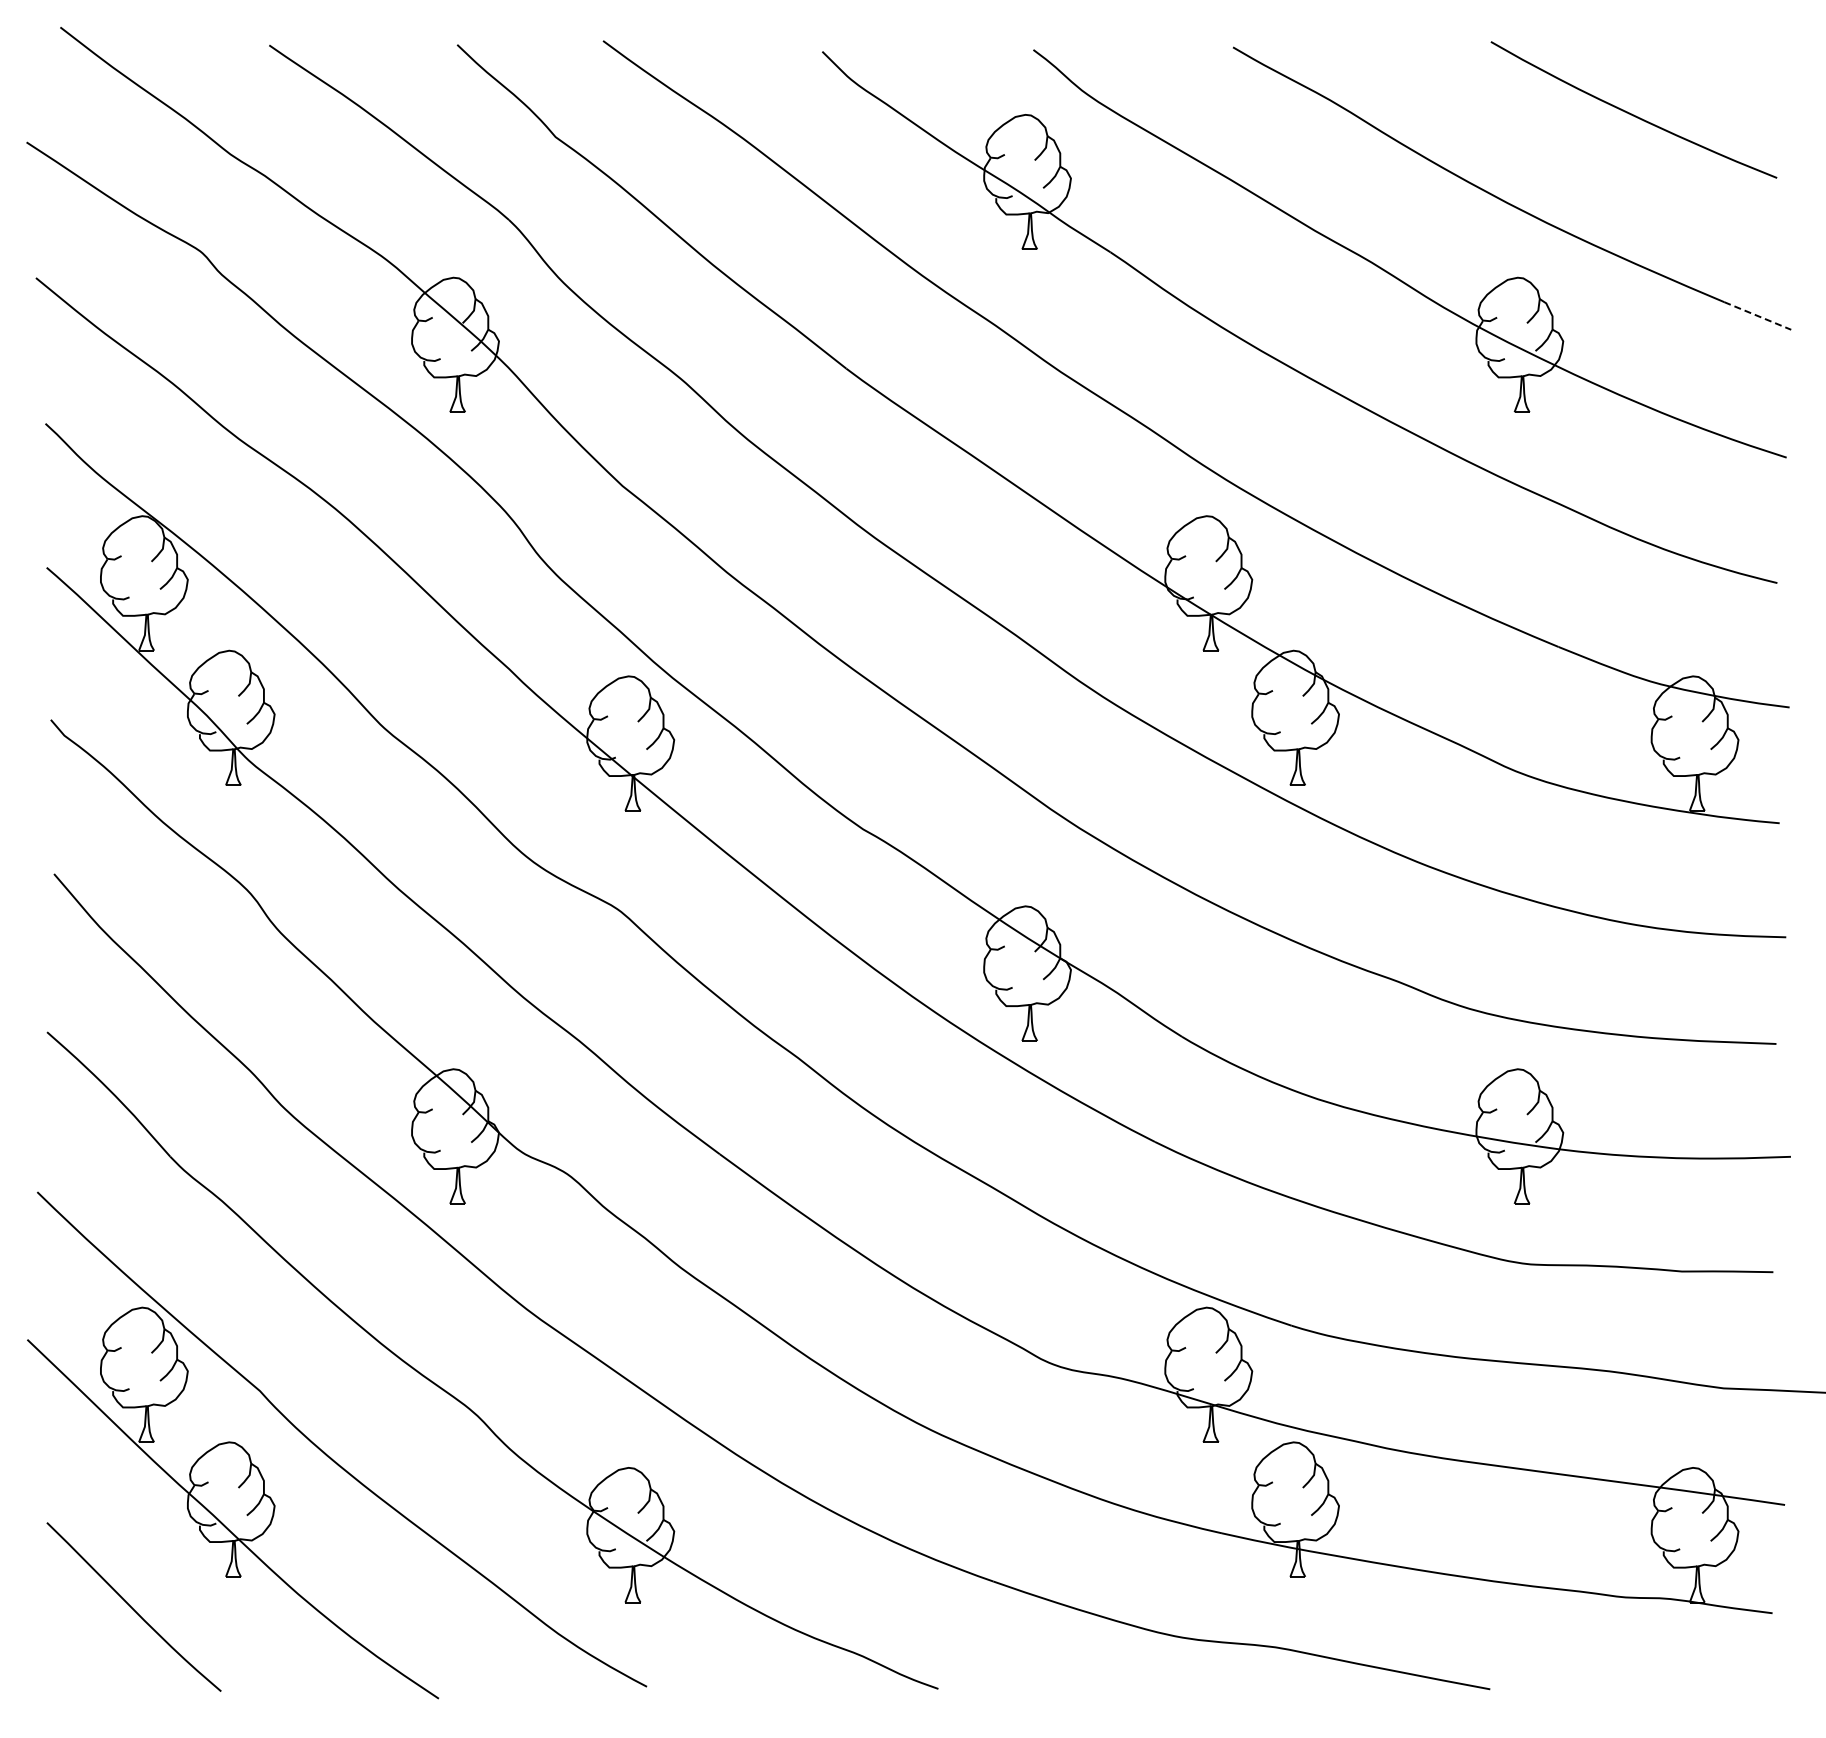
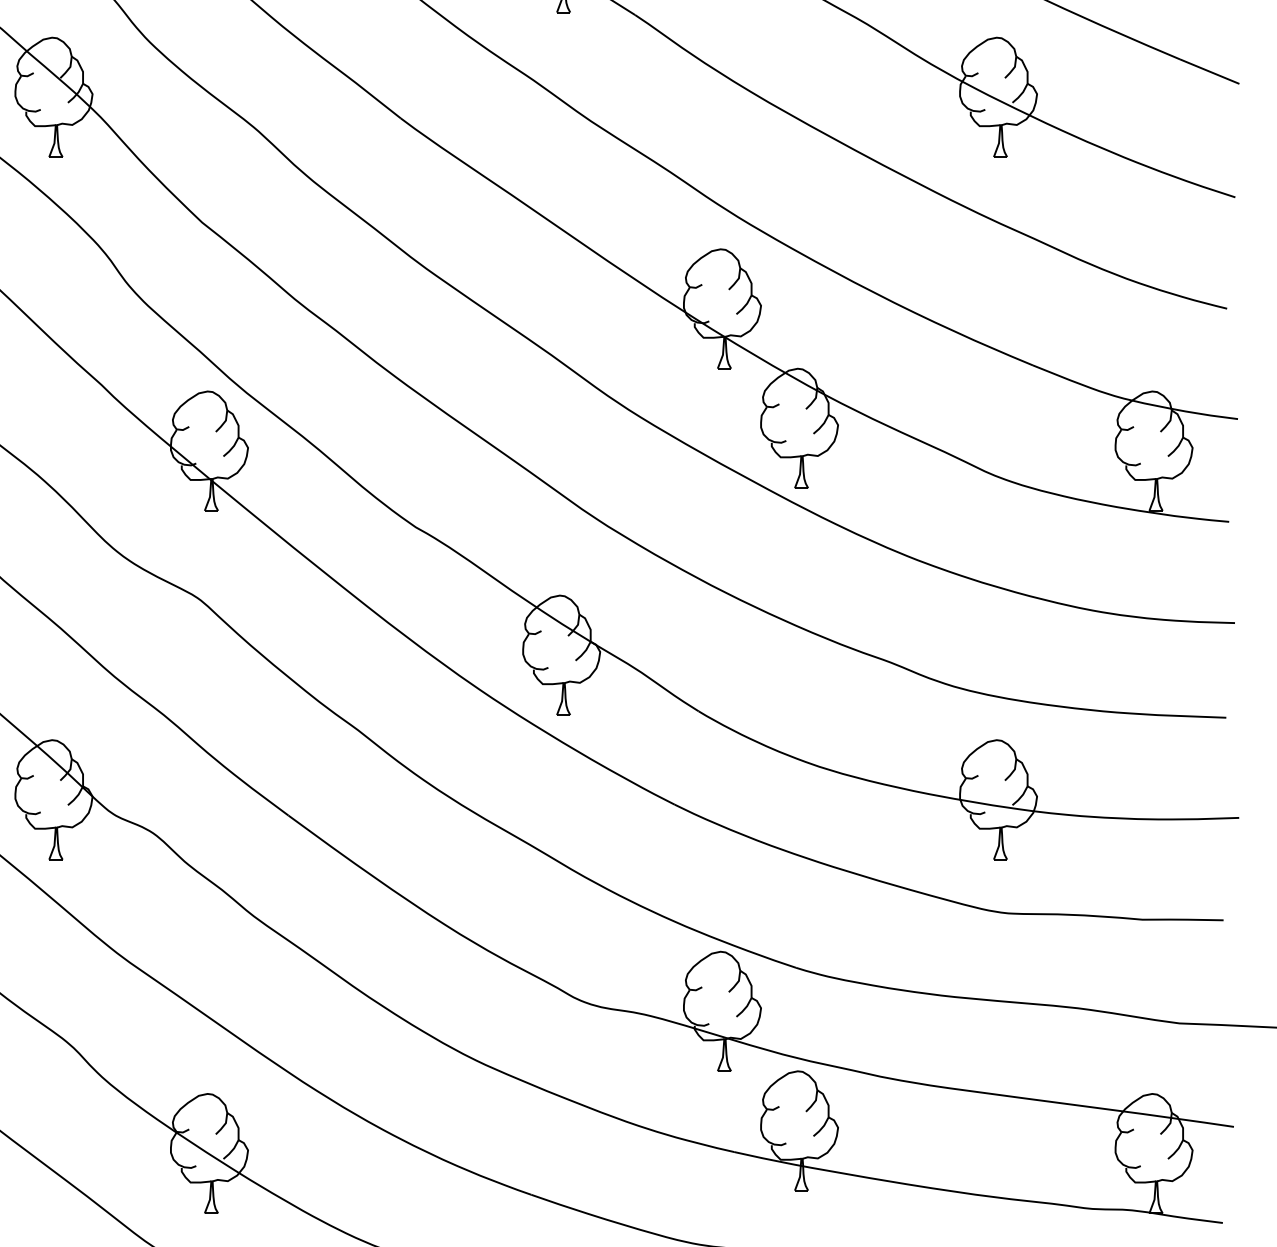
line: (1758, 316) -> (1210, 72), dashed -> solid

